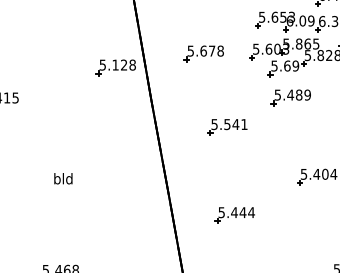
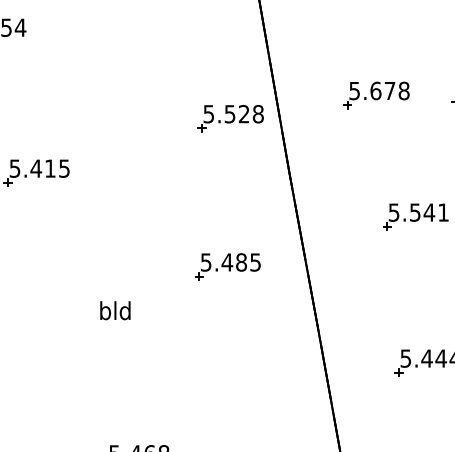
text: (115, 64) -> (229, 113), 5.128 -> 5.528
part: (114, 157) -> (228, 267), added
text: (63, 178) -> (115, 310), moved

